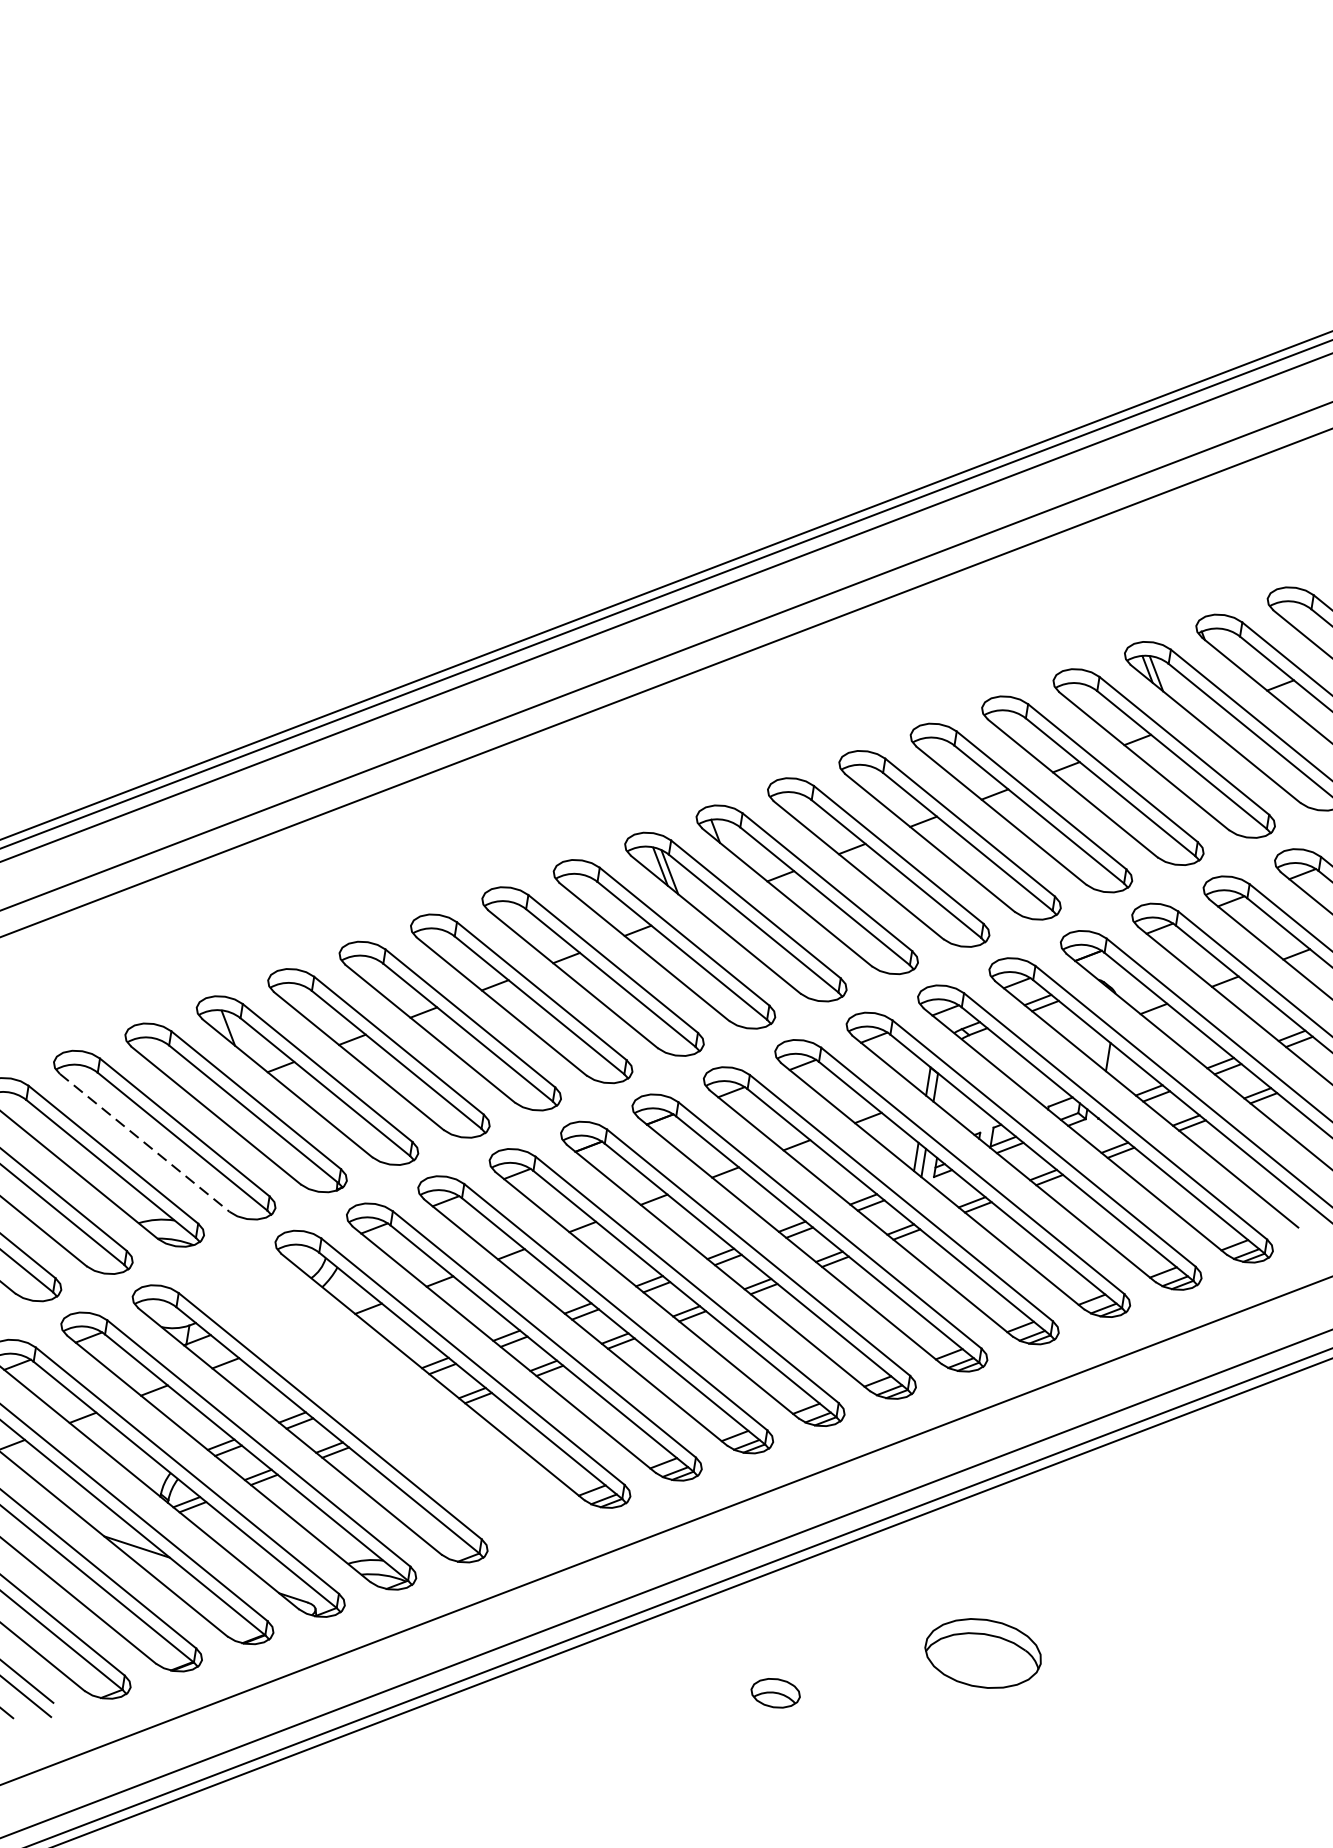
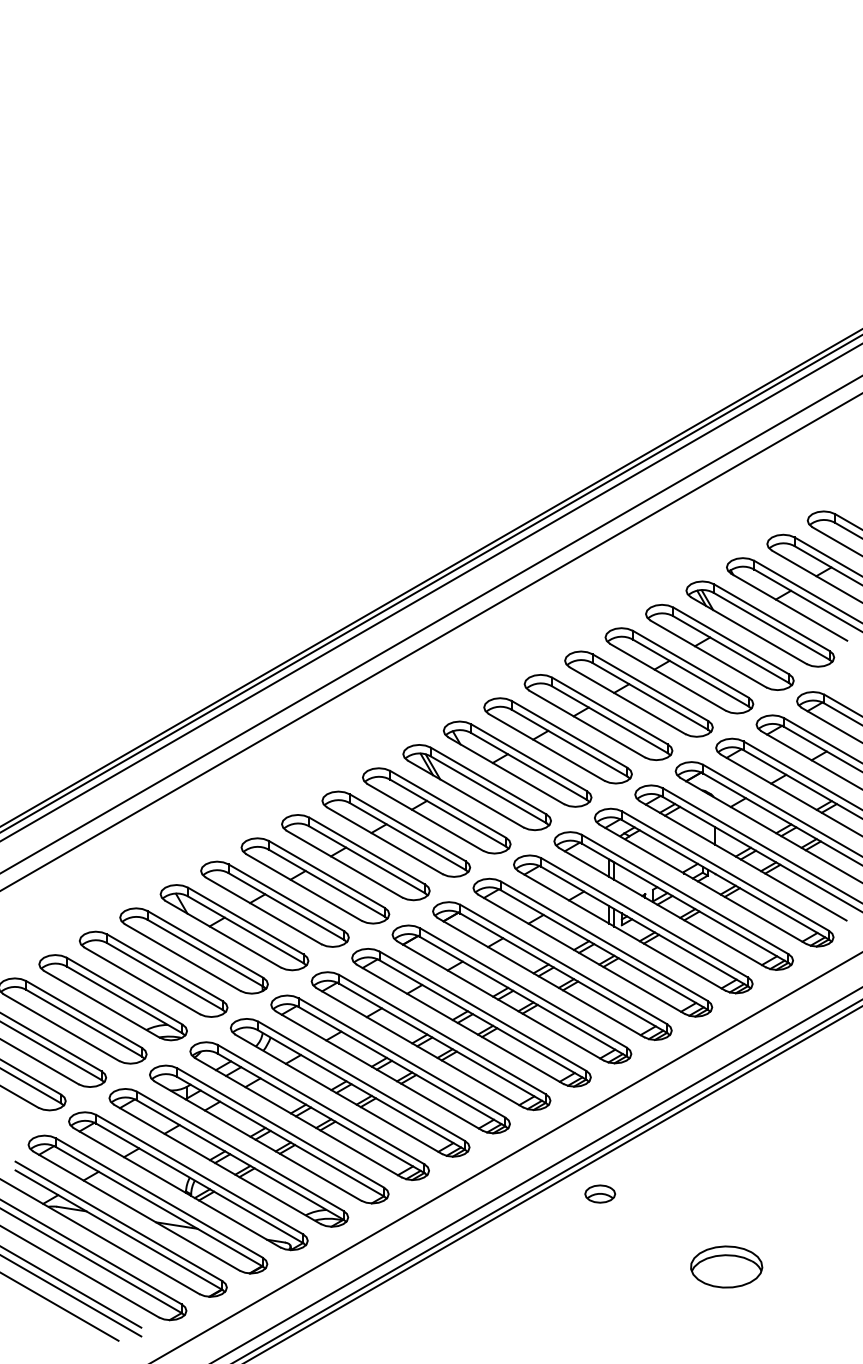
line: (145, 1142) -> (142, 980), dashed -> solid
part: (381, 1395) -> (309, 1110), added
part: (983, 1652) -> (726, 1266), moved
part: (776, 1692) -> (600, 1193), moved

